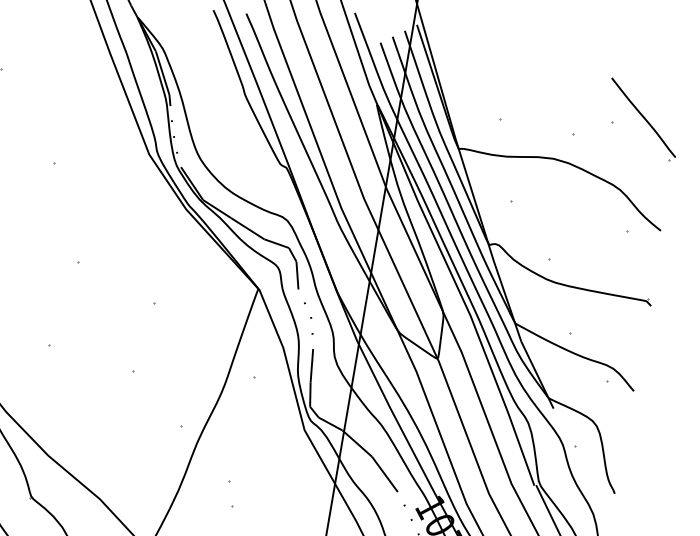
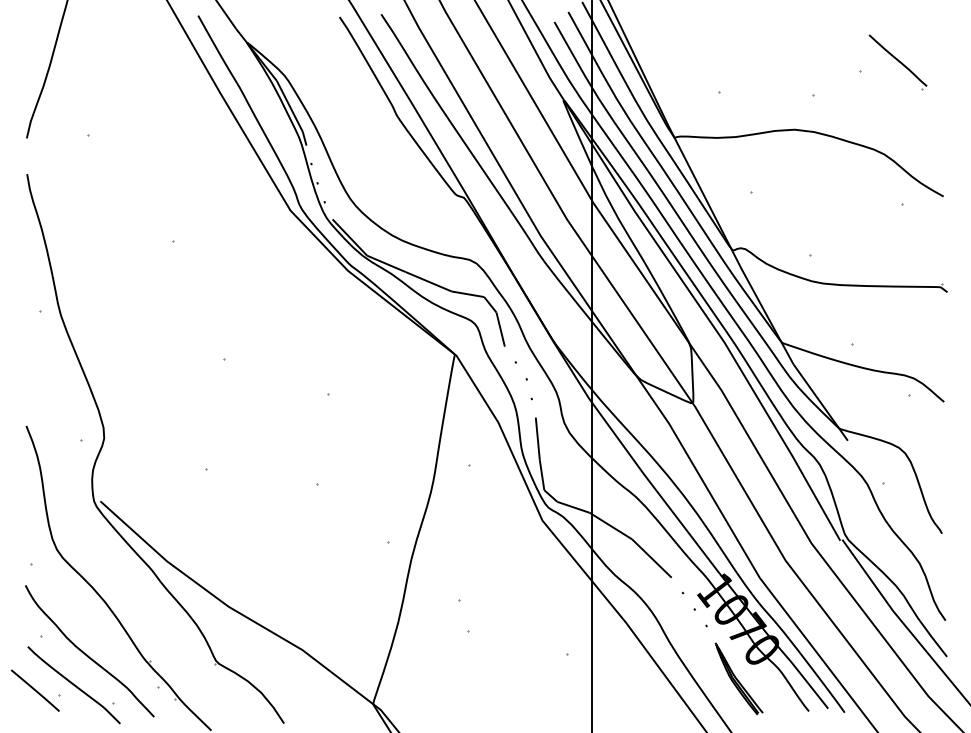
part: (642, 120) -> (897, 62), size x0.6

